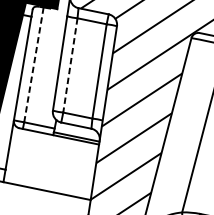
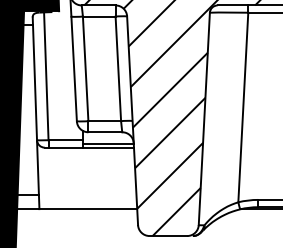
line: (34, 65) -> (46, 76), dashed -> solid
line: (70, 66) -> (85, 69), dashed -> solid

